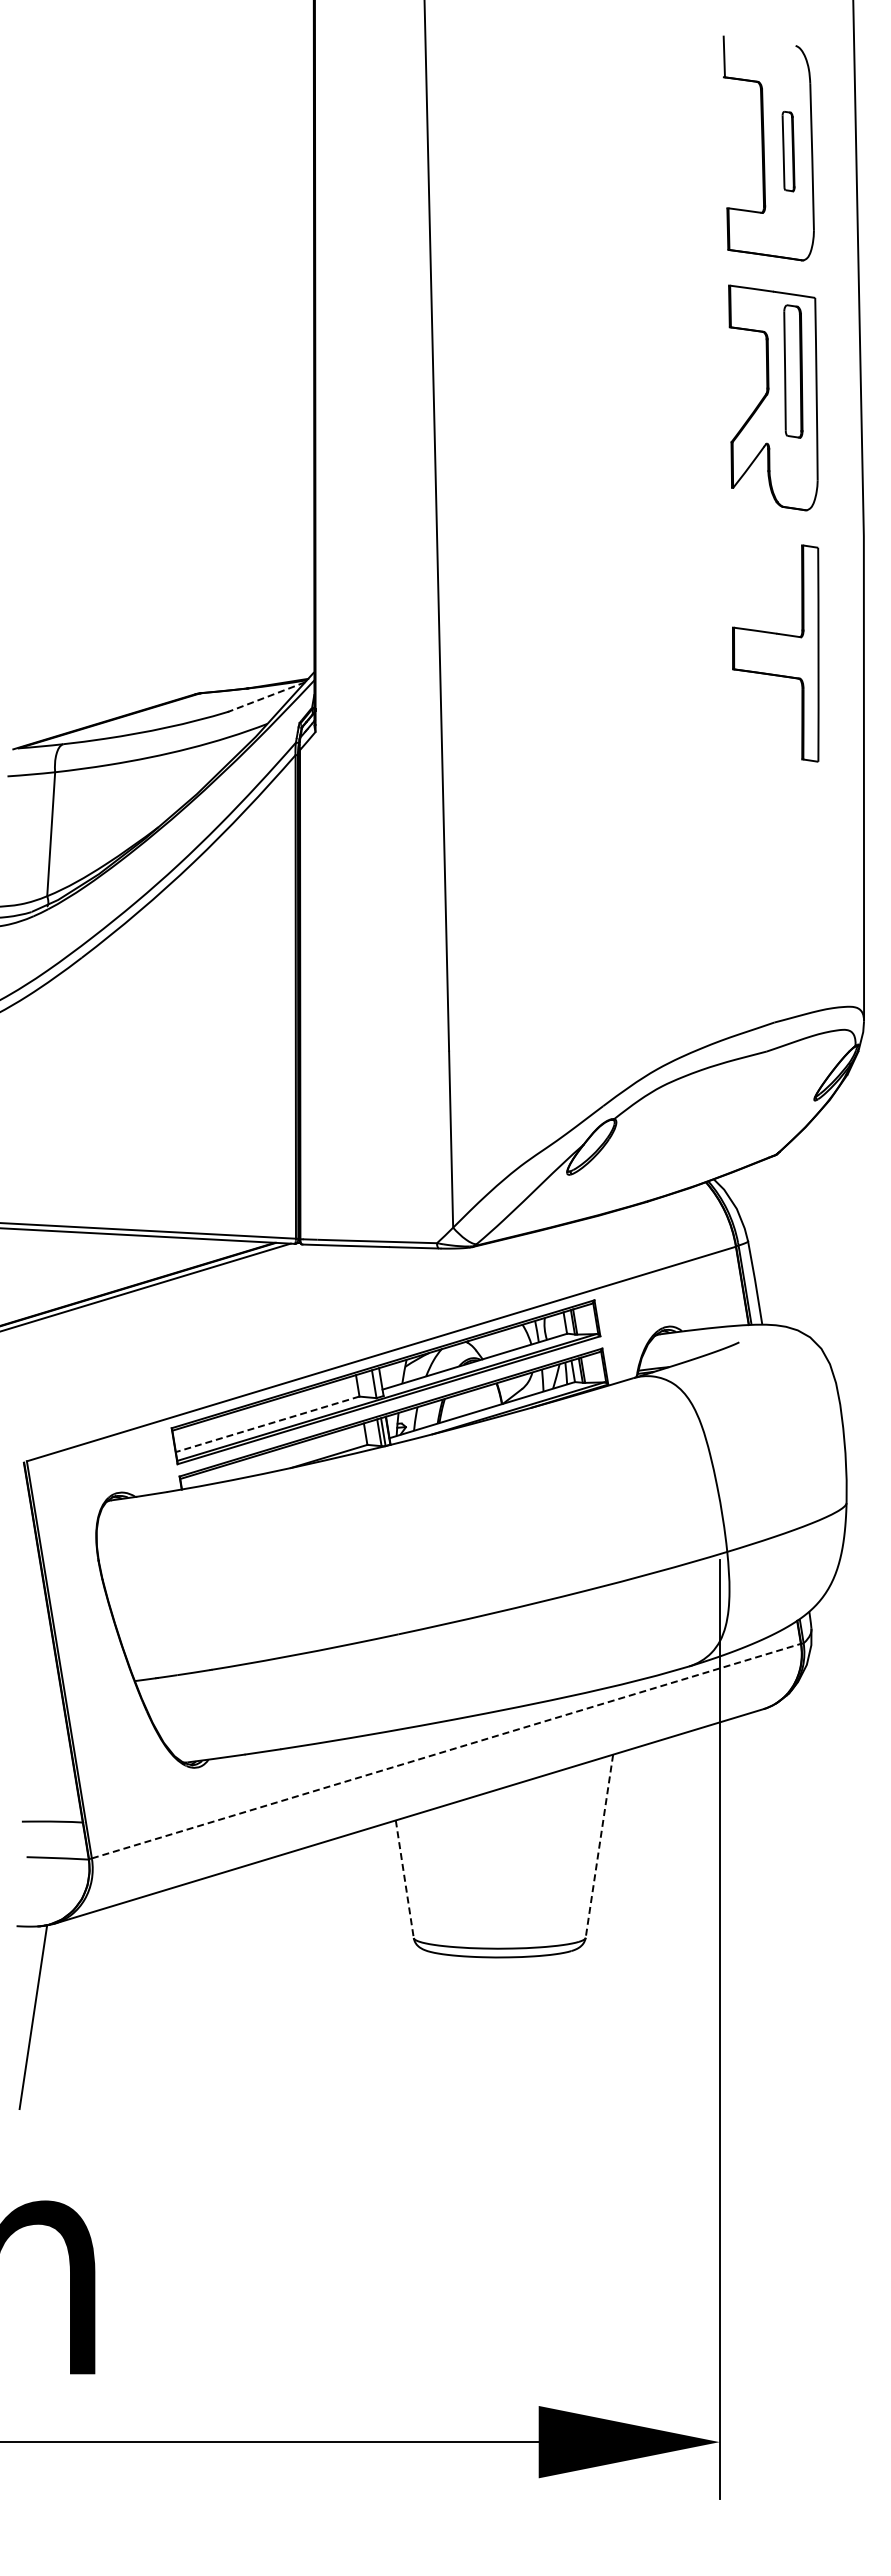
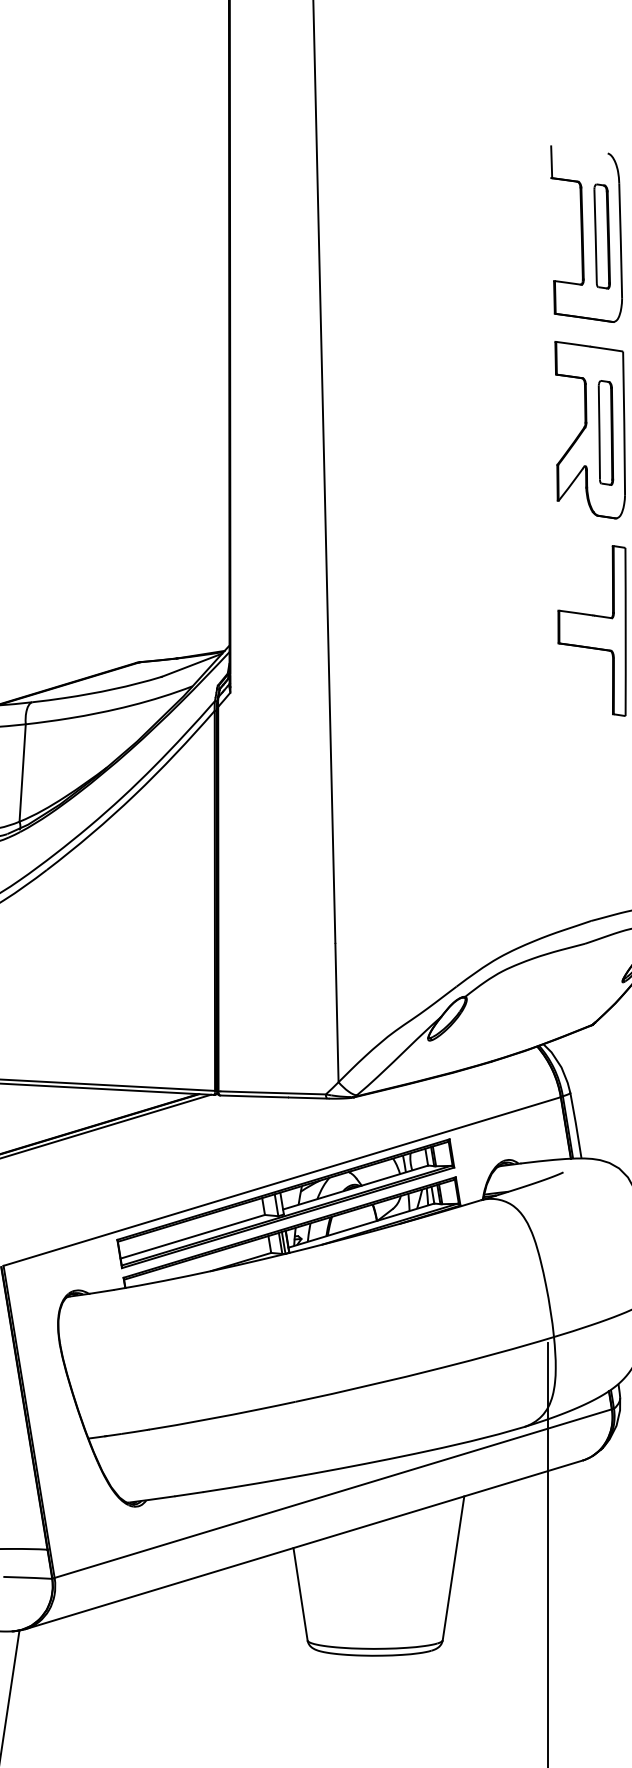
part: (788, 151) -> (602, 236), size x1.67
part: (793, 371) -> (606, 432), moved
line: (266, 697) -> (191, 665), dashed -> solid
line: (267, 1424) -> (192, 1236), dashed -> solid
line: (446, 1751) -> (333, 1493), dashed -> solid
line: (599, 1846) -> (453, 1568), dashed -> solid
line: (404, 1879) -> (300, 1594), dashed -> solid

